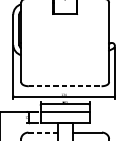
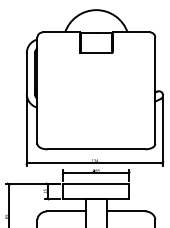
line: (65, 86) -> (96, 149), dashed -> solid
line: (42, 132) -> (66, 211), dashed -> solid

